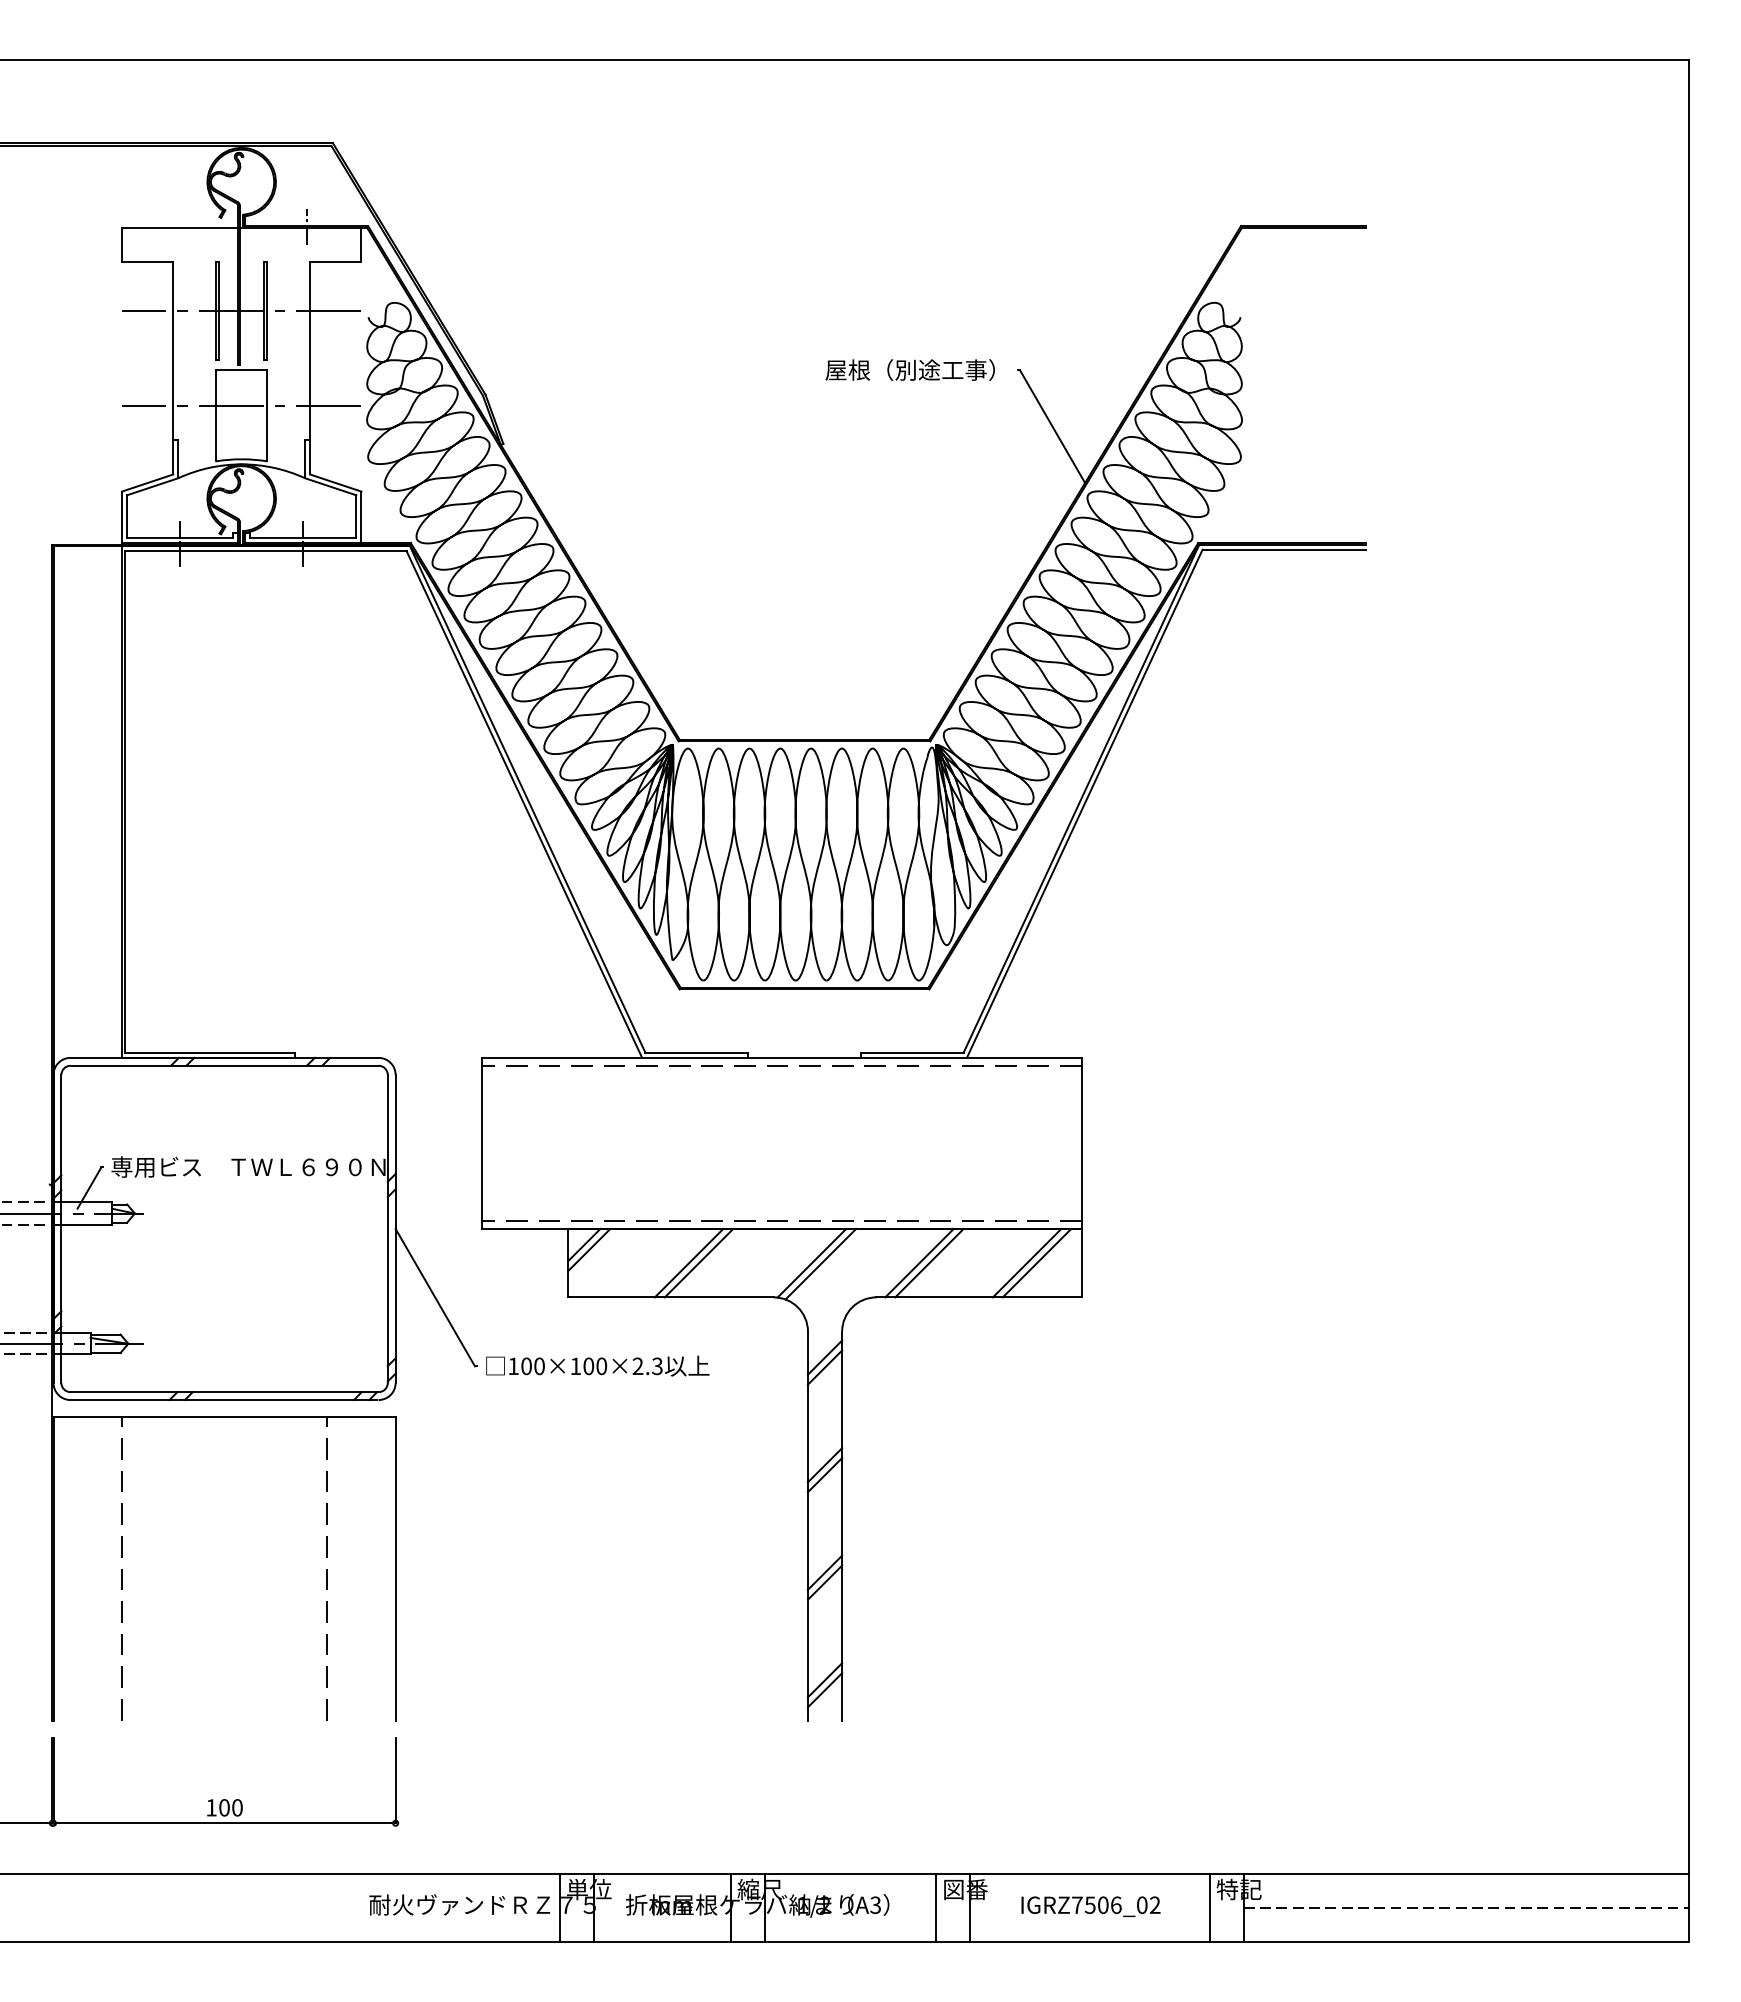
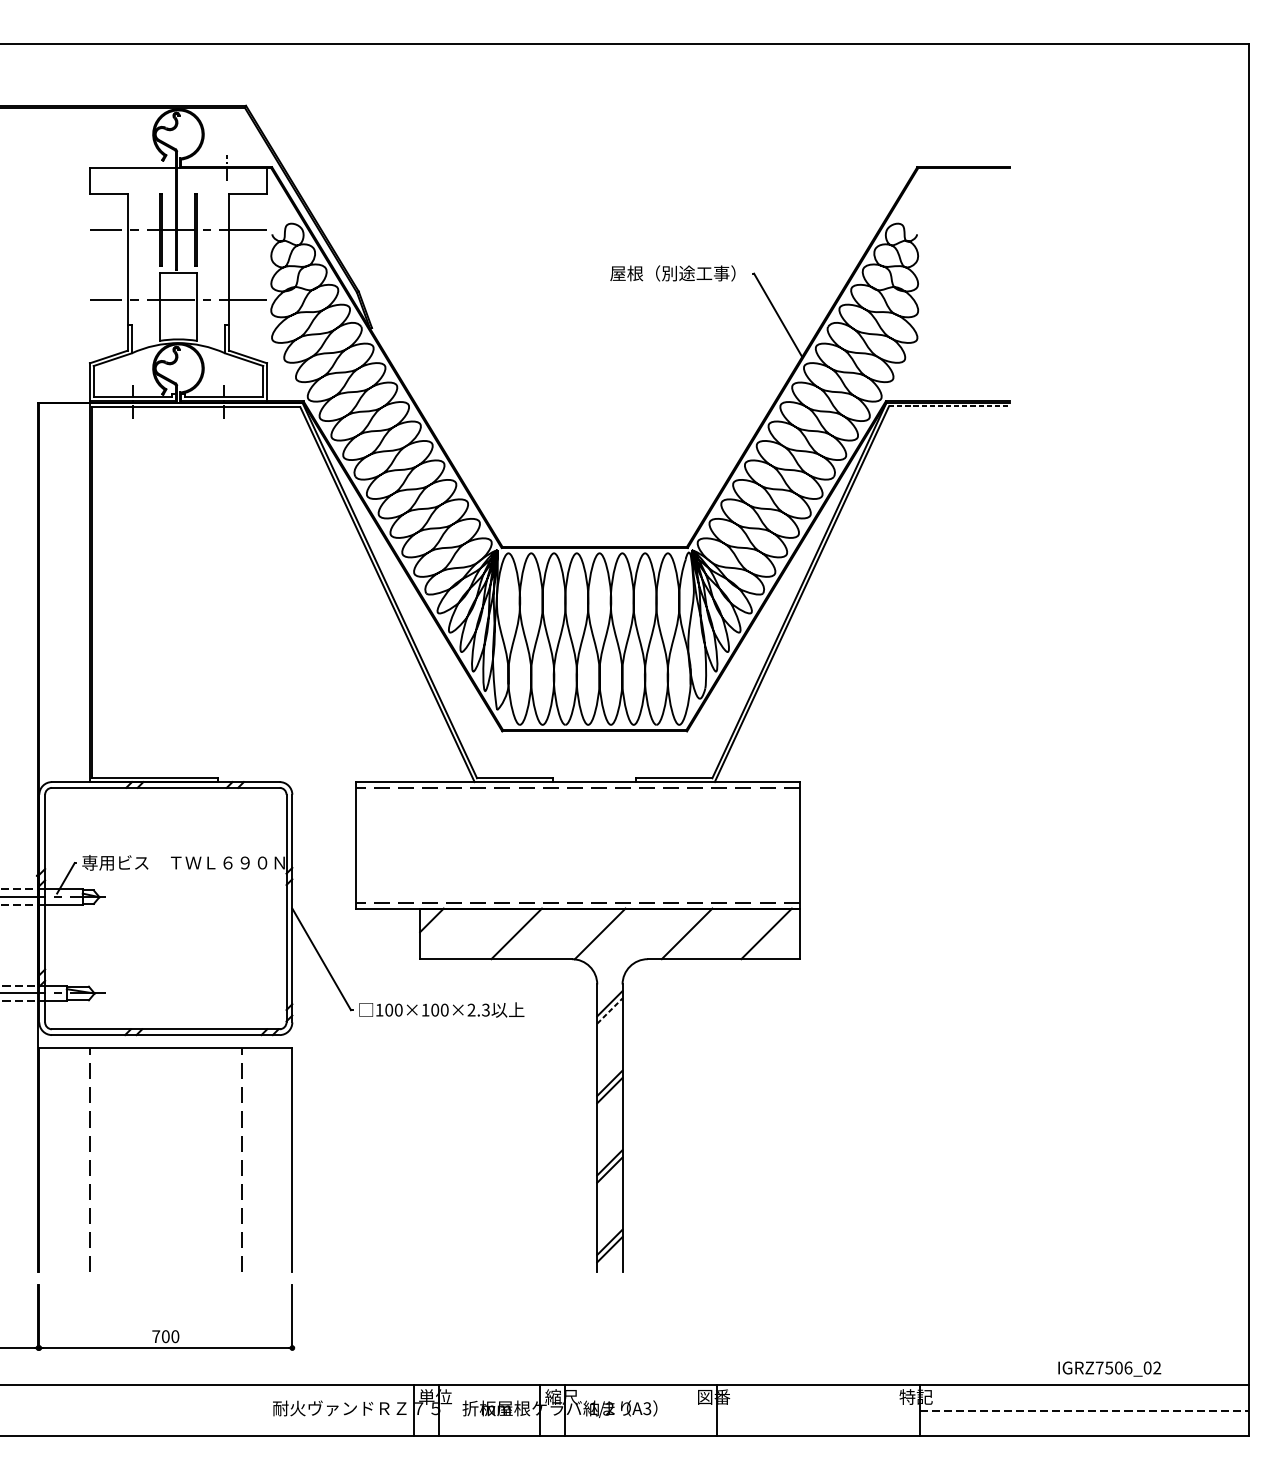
line: (1284, 549) -> (949, 406), solid -> dashed
line: (589, 1249) -> (435, 923), removed
line: (688, 1262) -> (508, 933), removed
line: (919, 1262) -> (679, 933), removed
line: (1026, 1262) -> (758, 933), removed
line: (820, 1263) -> (606, 934), removed
line: (825, 1367) -> (610, 1011), solid -> dashed
text: (211, 1807) -> (156, 1336), 100 -> 700
text: (1090, 1906) -> (1109, 1368), moved
line: (935, 1907) -> (691, 1410), removed
line: (1209, 1907) -> (894, 1410), removed

